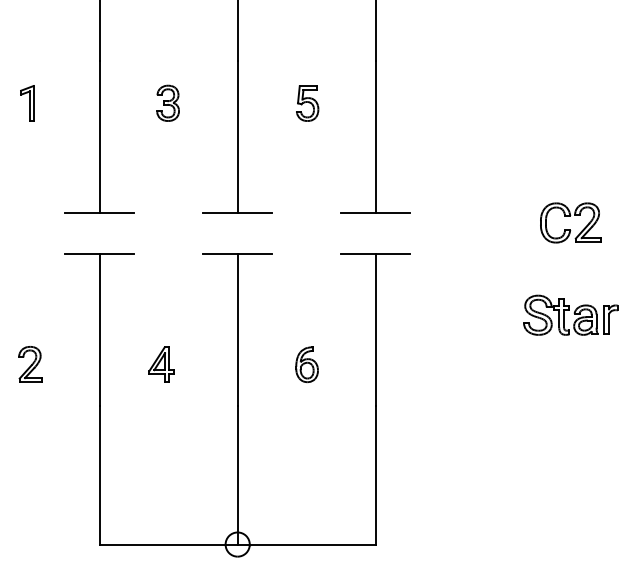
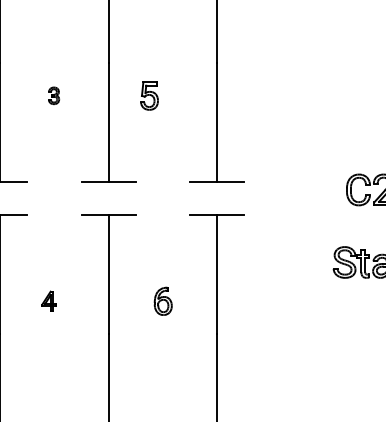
part: (167, 102) -> (53, 95), size x0.6
part: (307, 103) -> (149, 96), moved
part: (161, 364) -> (48, 301), size x0.7

